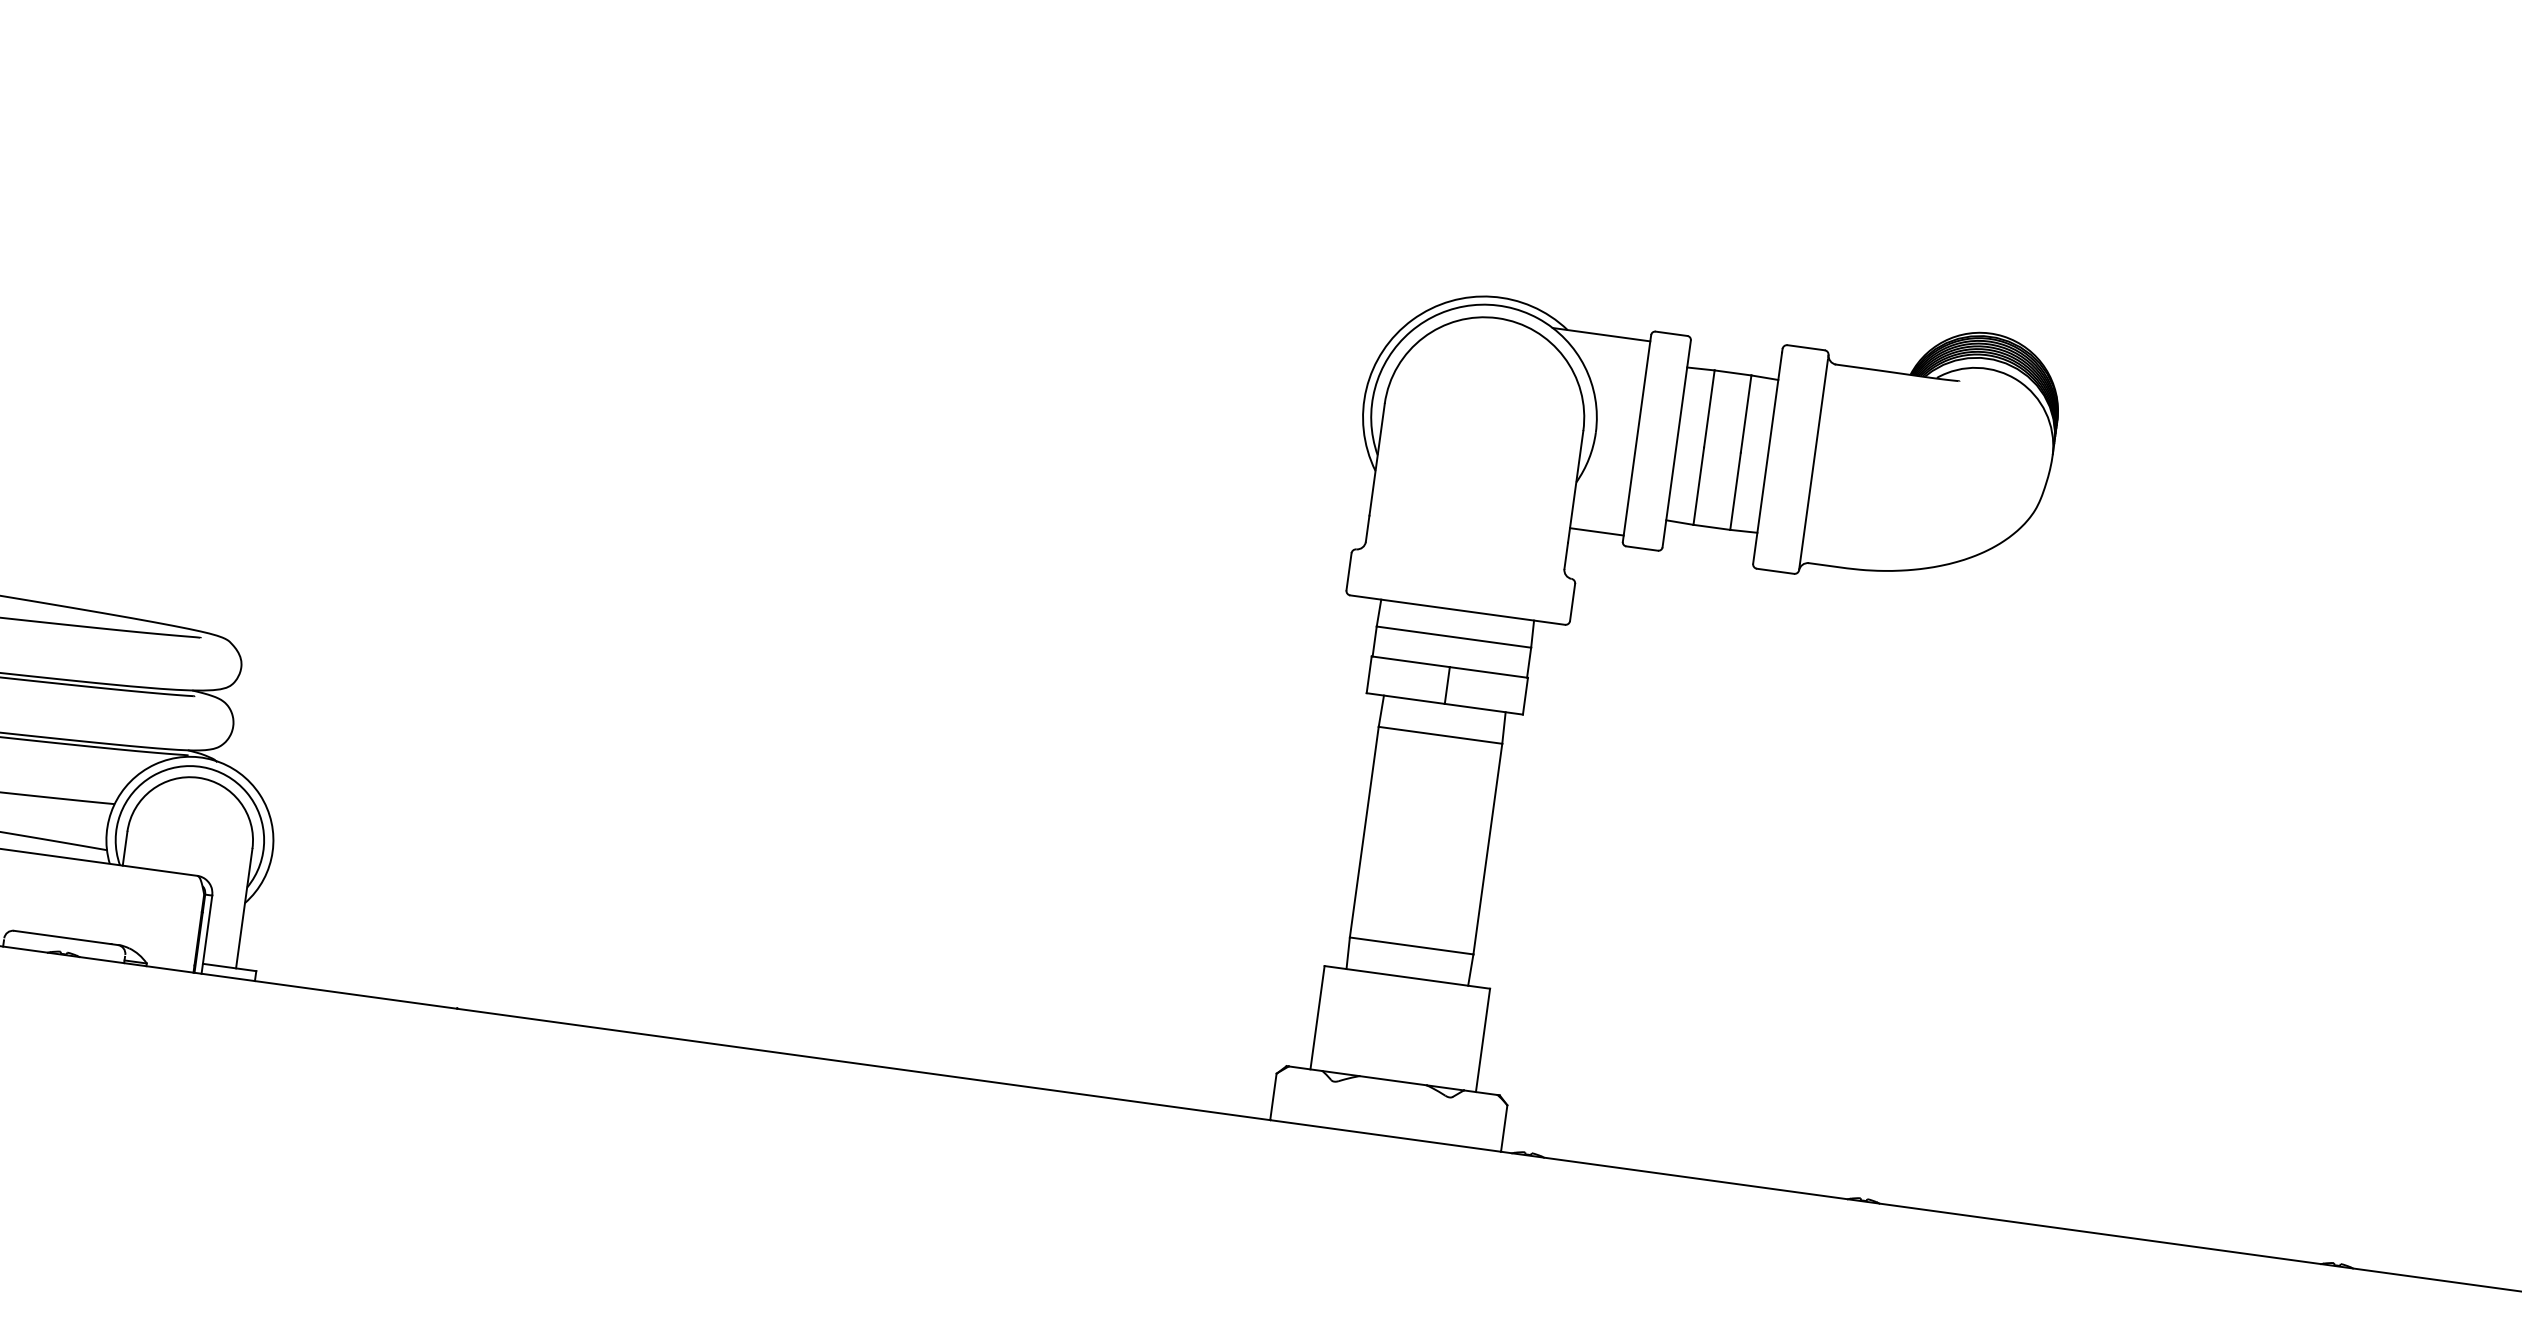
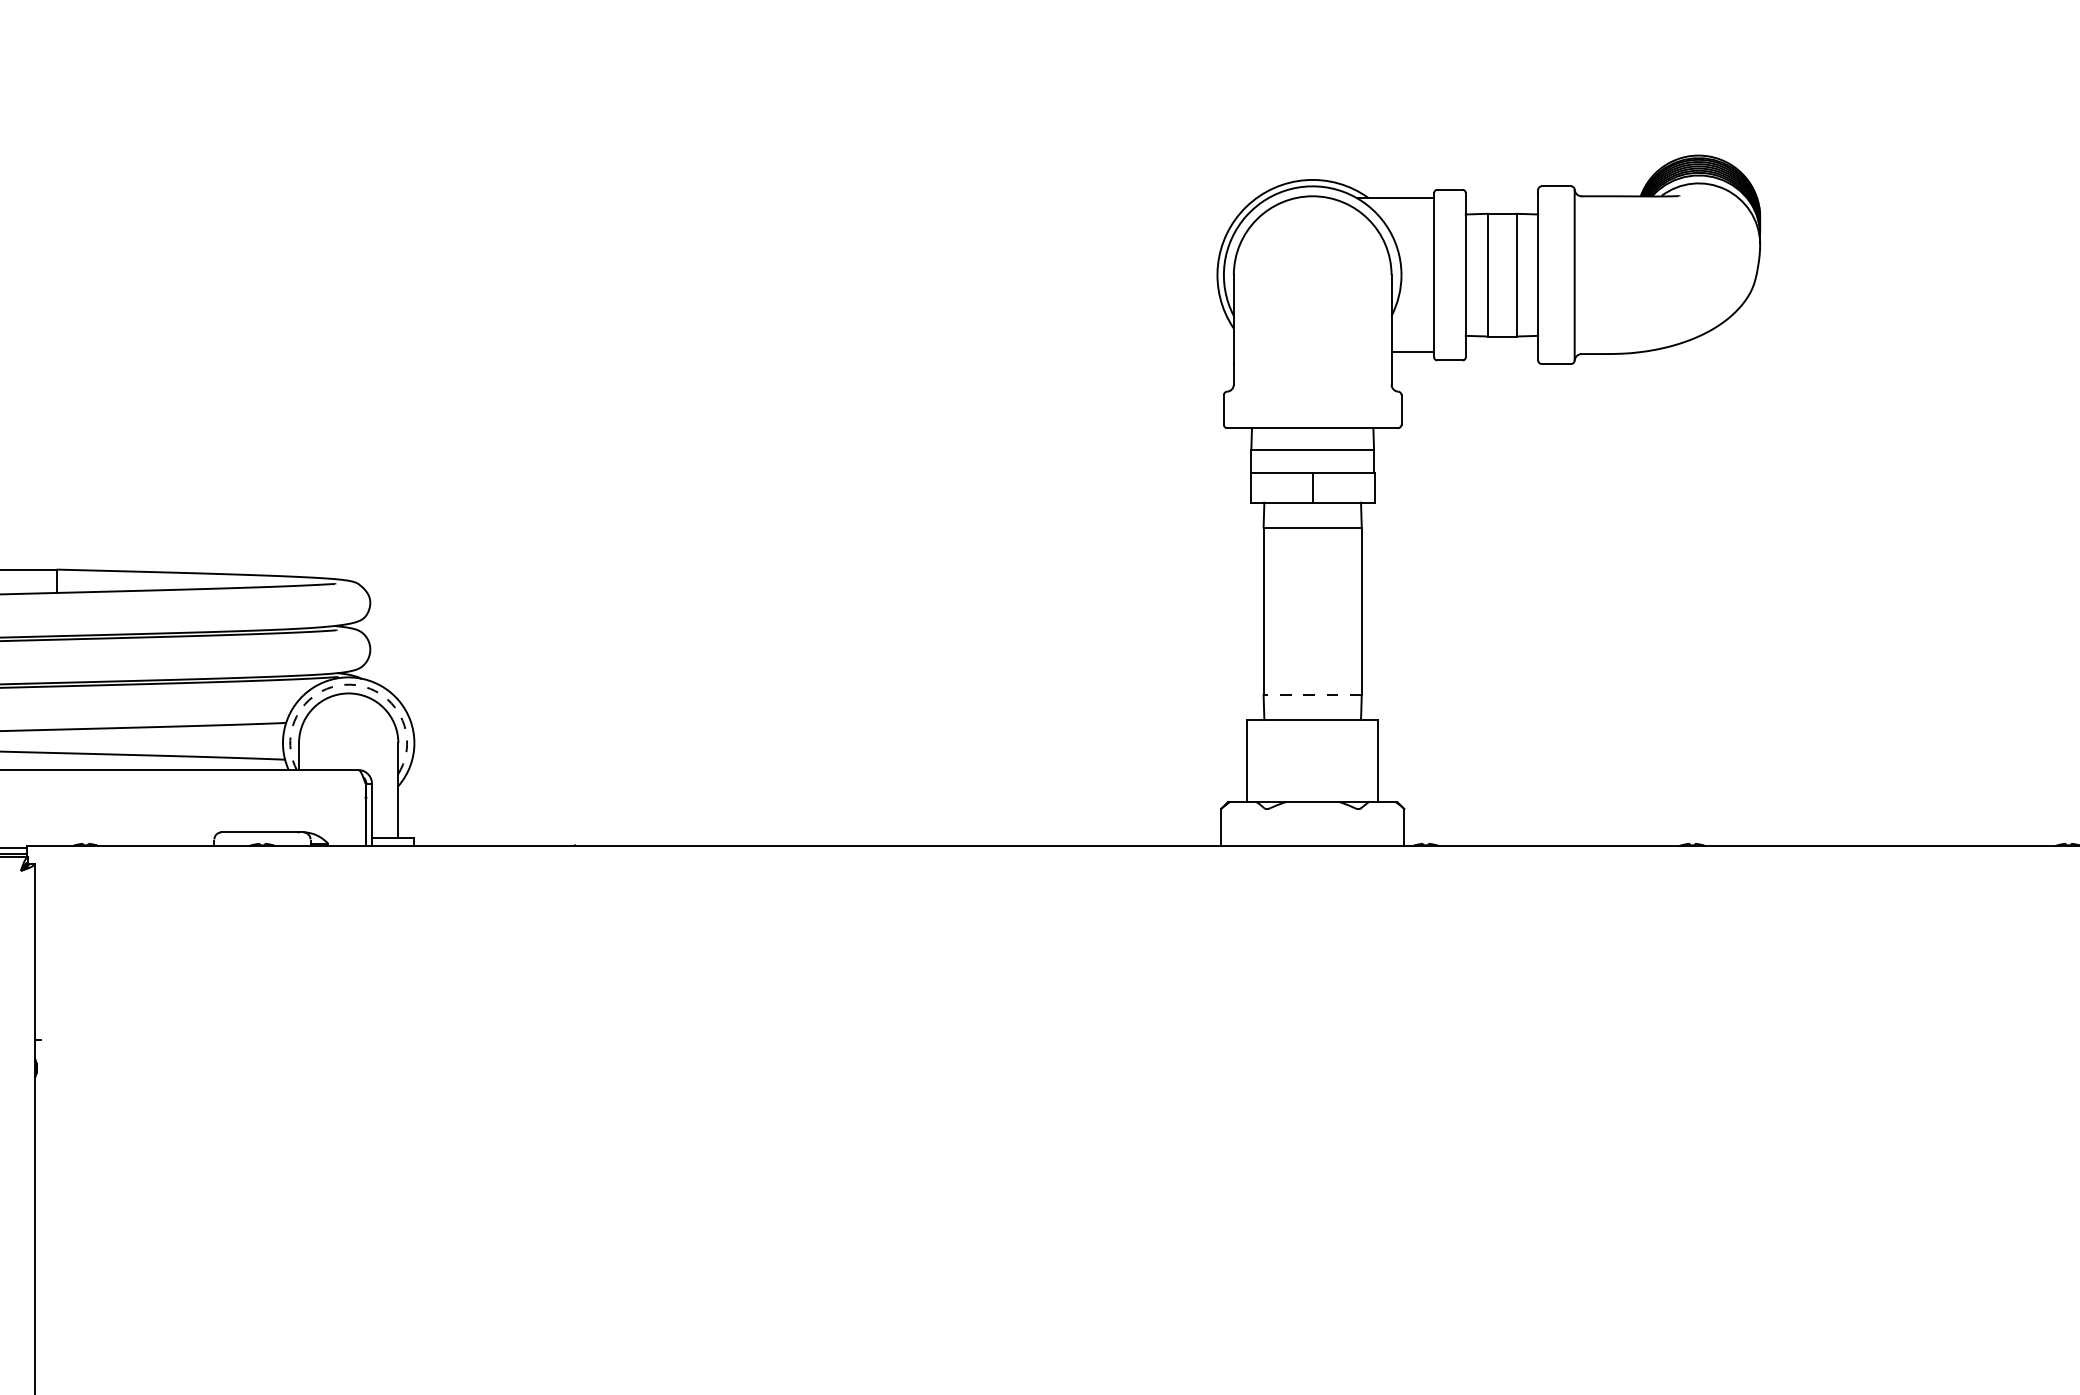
arc: (202, 766) -> (350, 684), solid -> dashed
line: (1411, 946) -> (1312, 695), solid -> dashed

